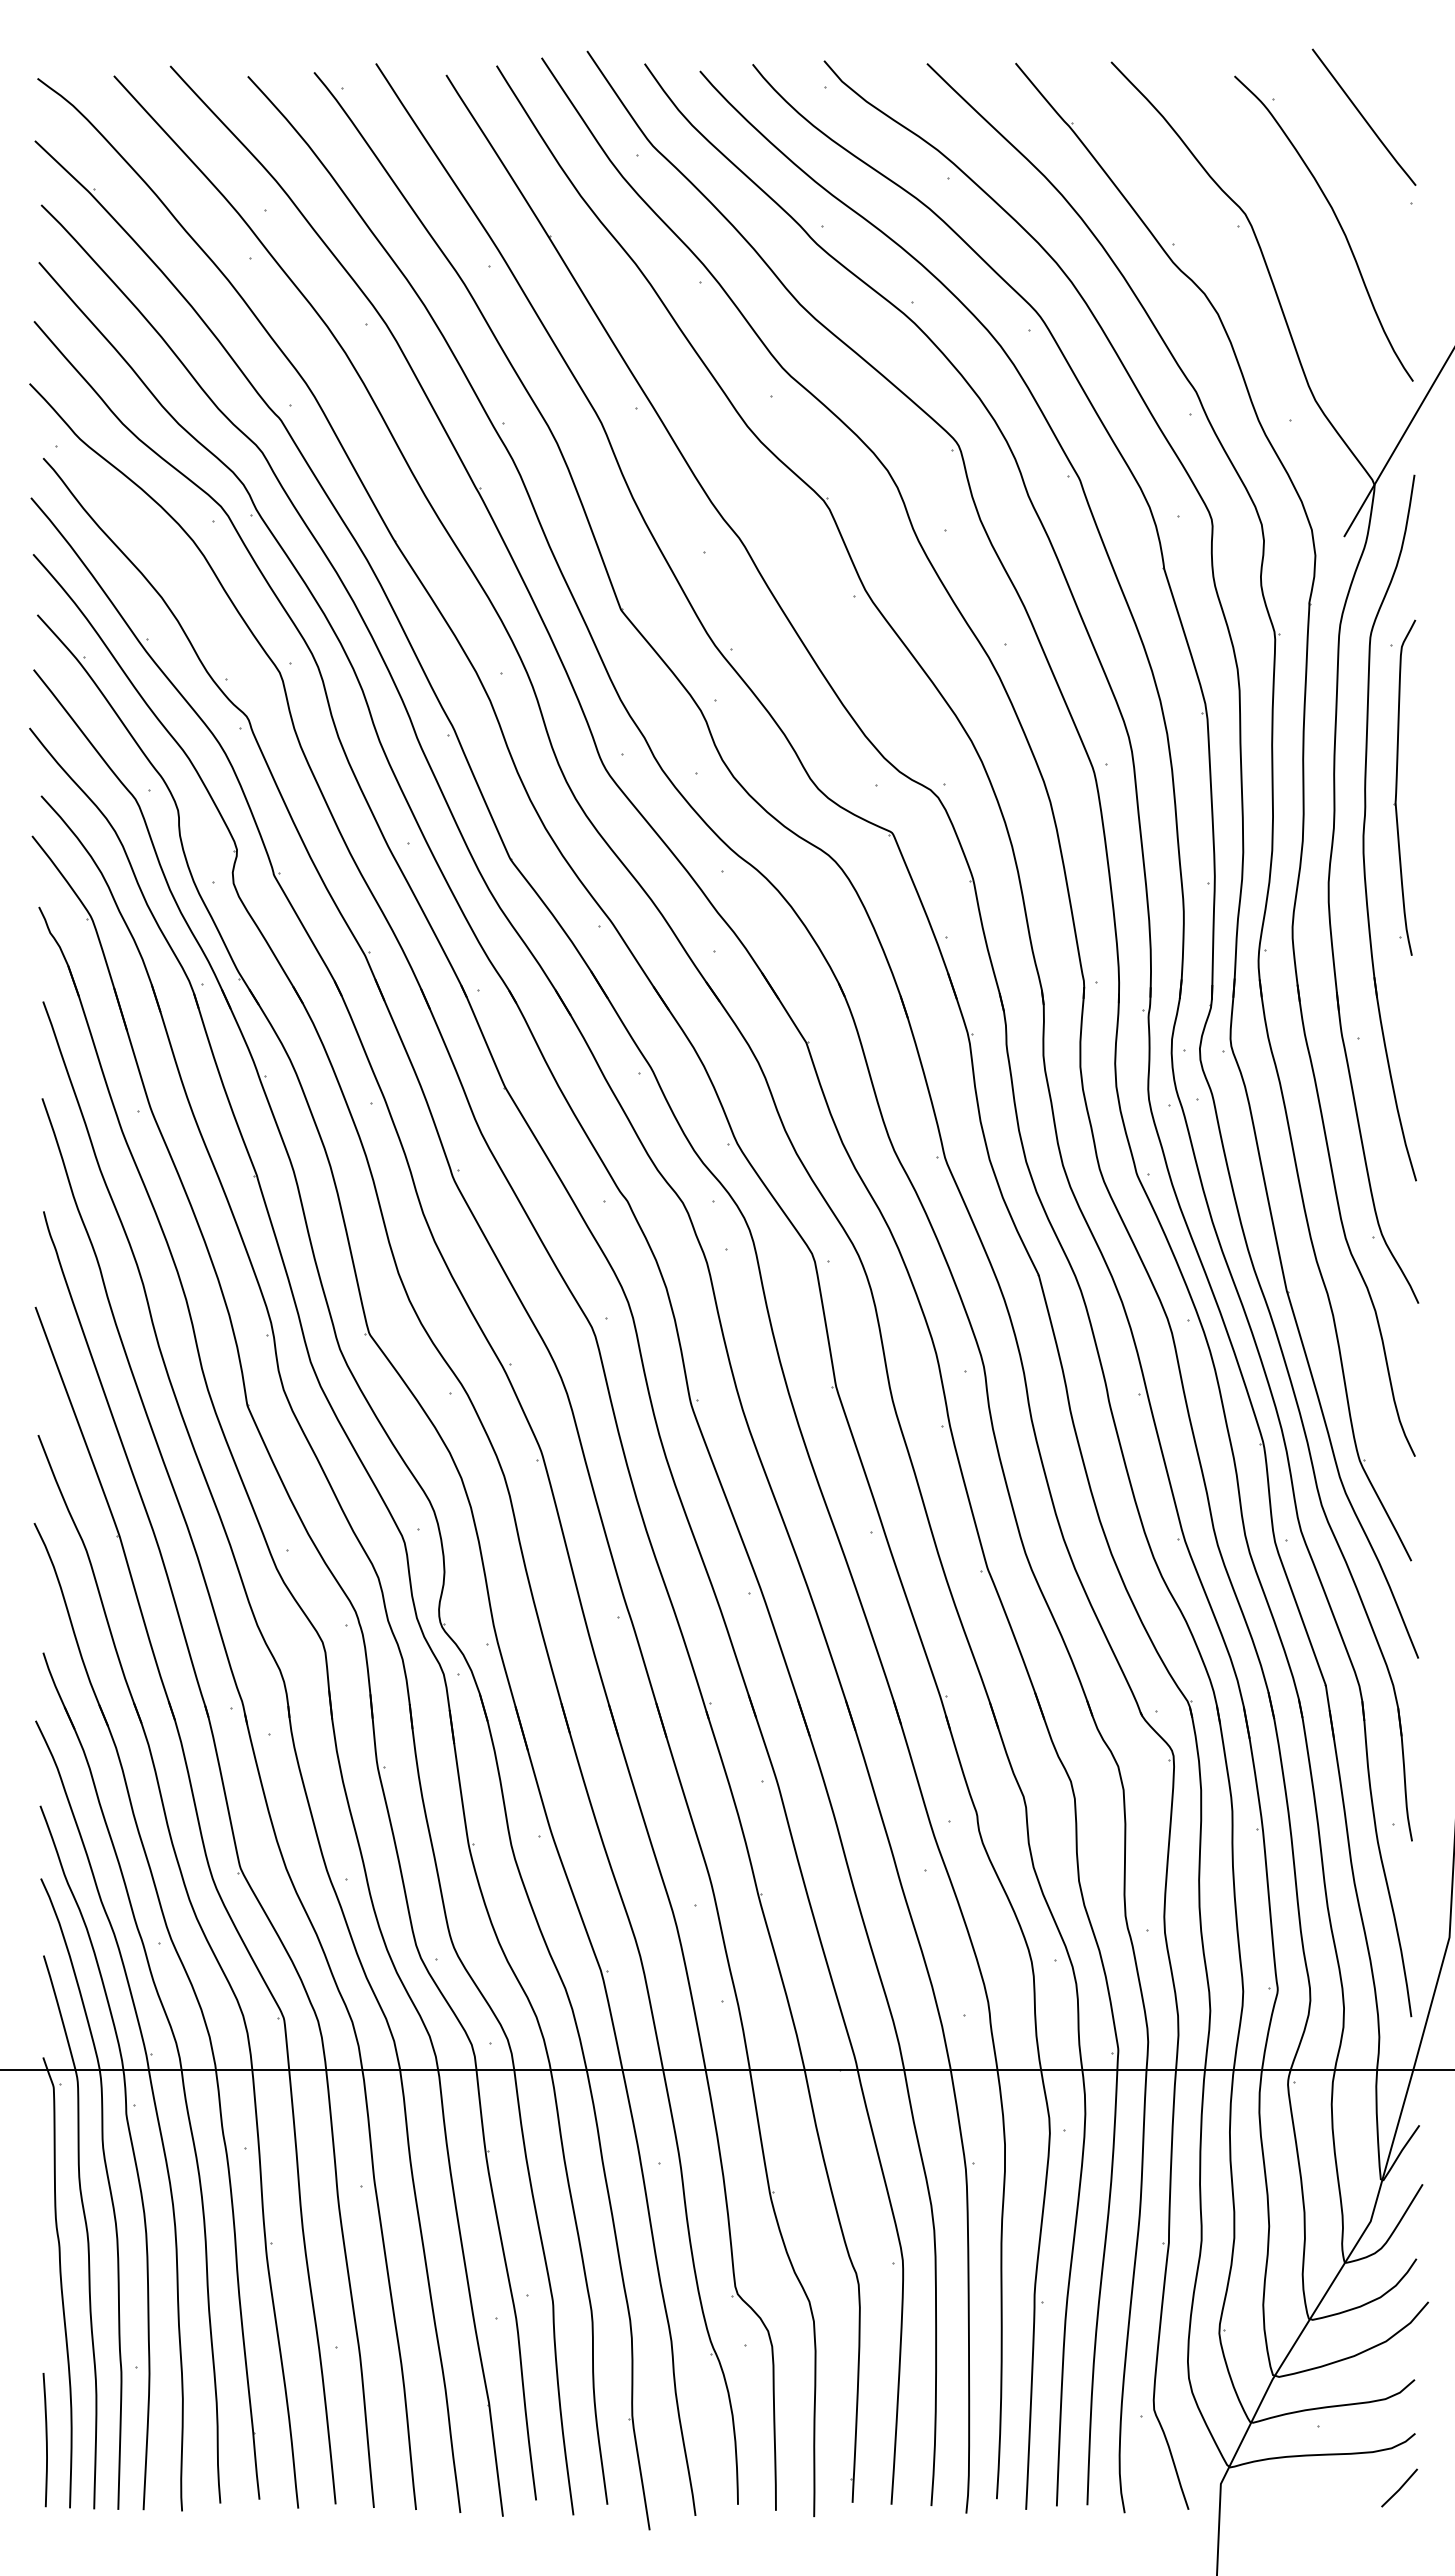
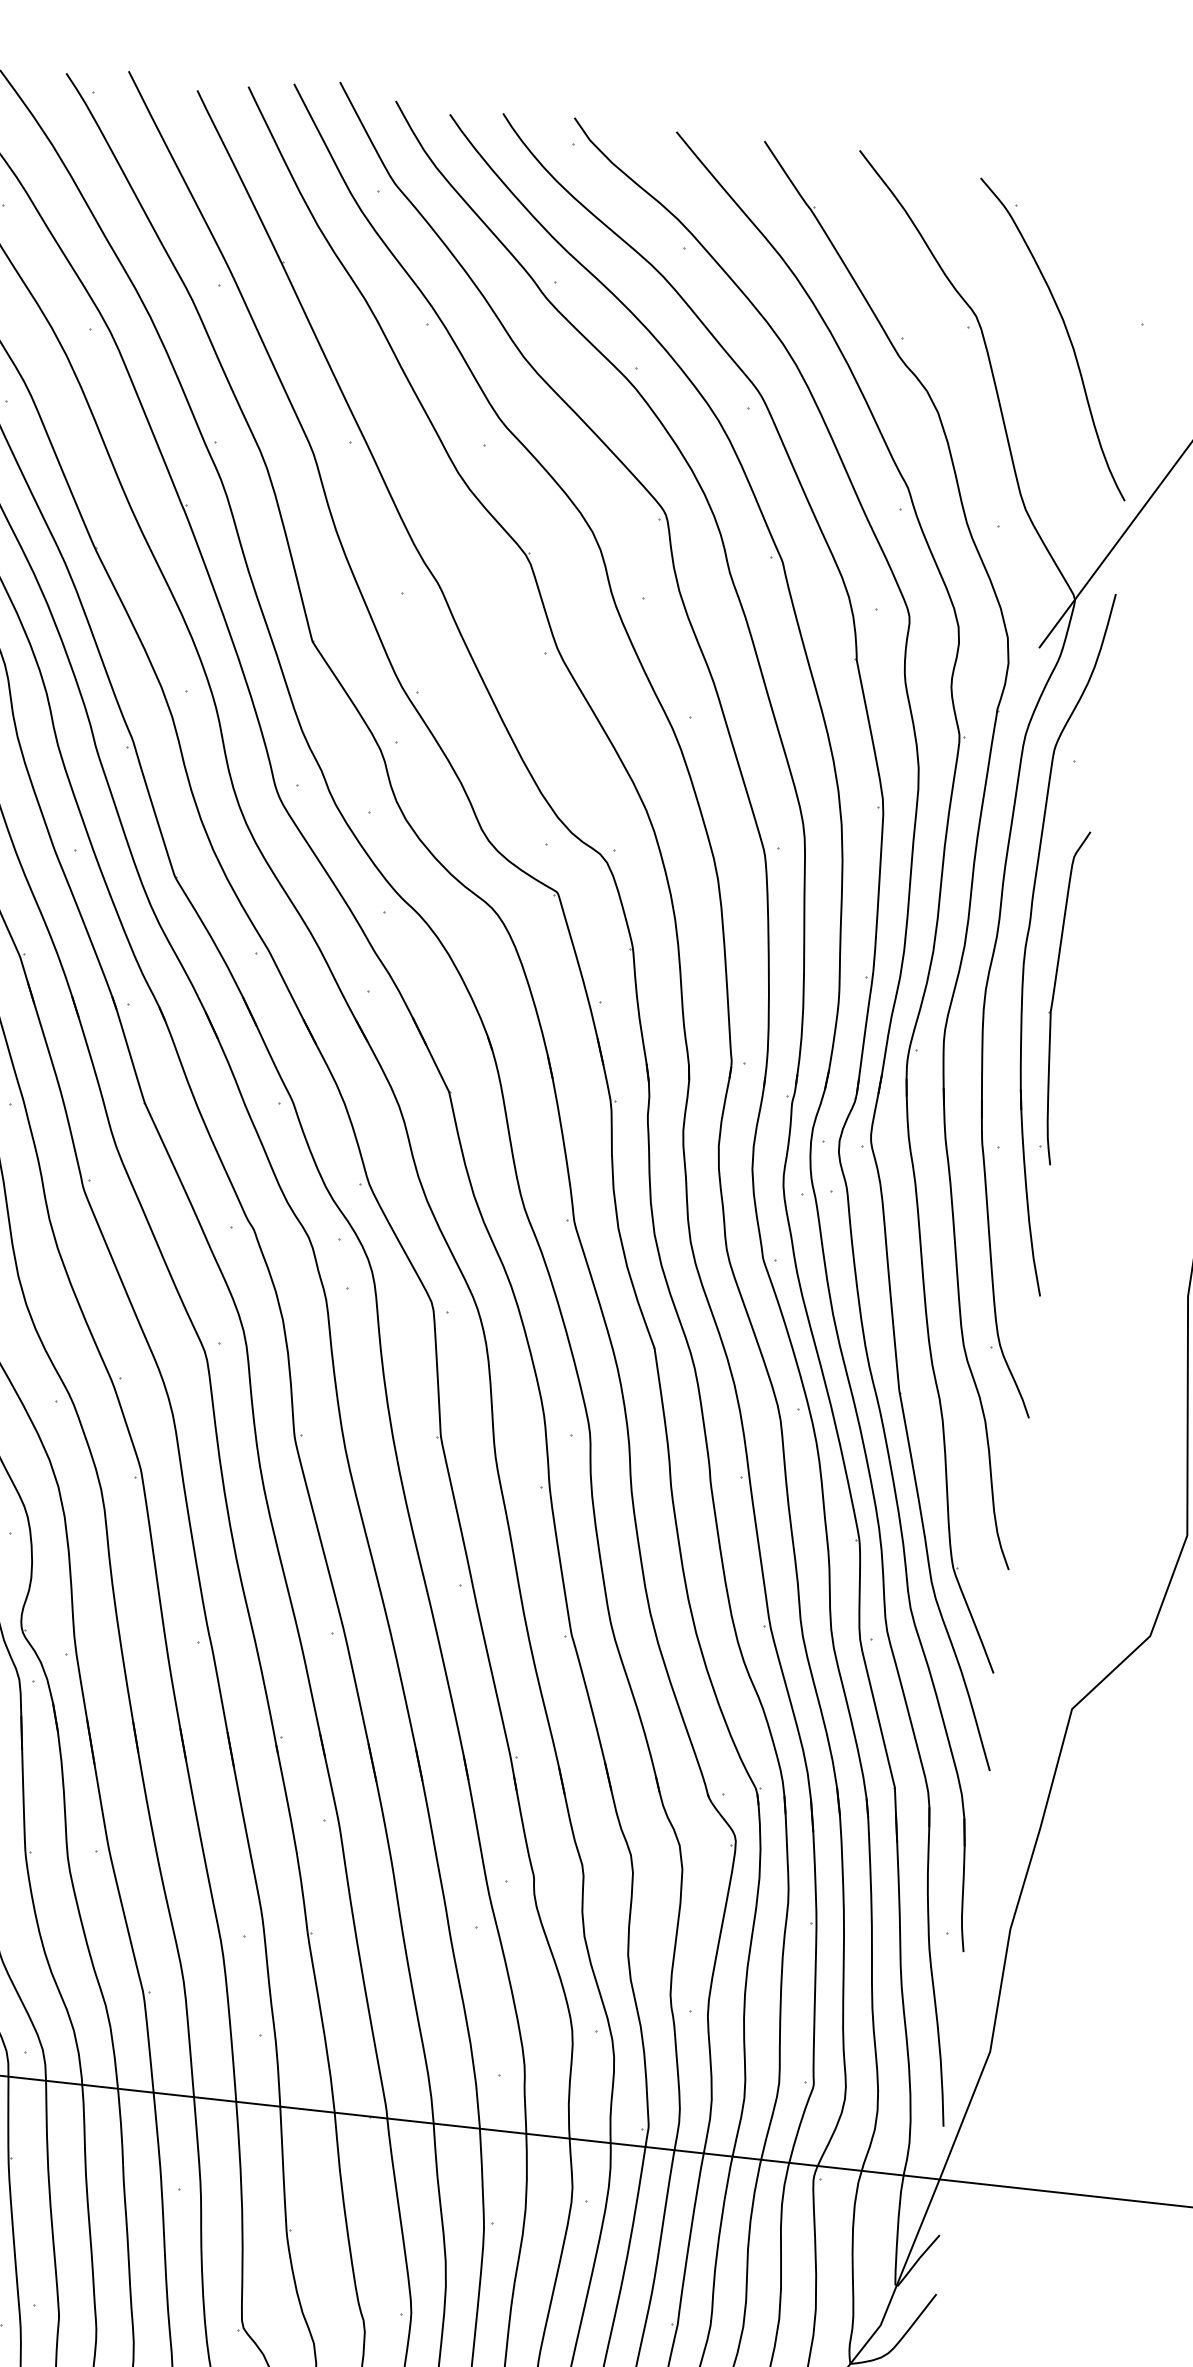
curve: (1363, 116) -> (1104, 232), removed
part: (1397, 787) -> (1054, 996), moved

